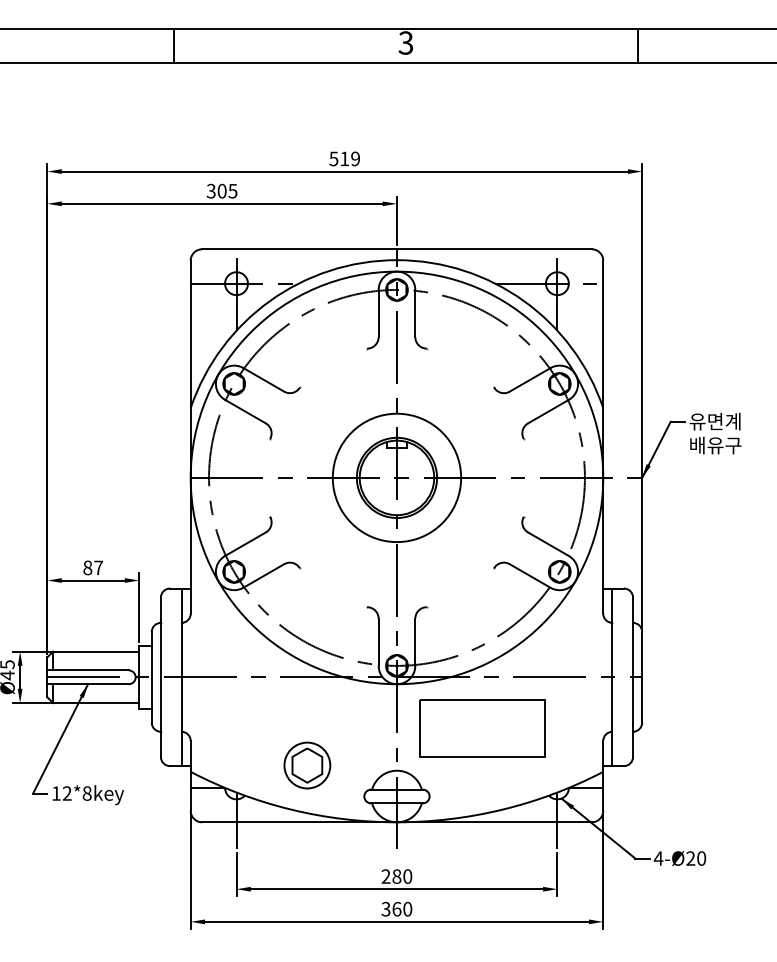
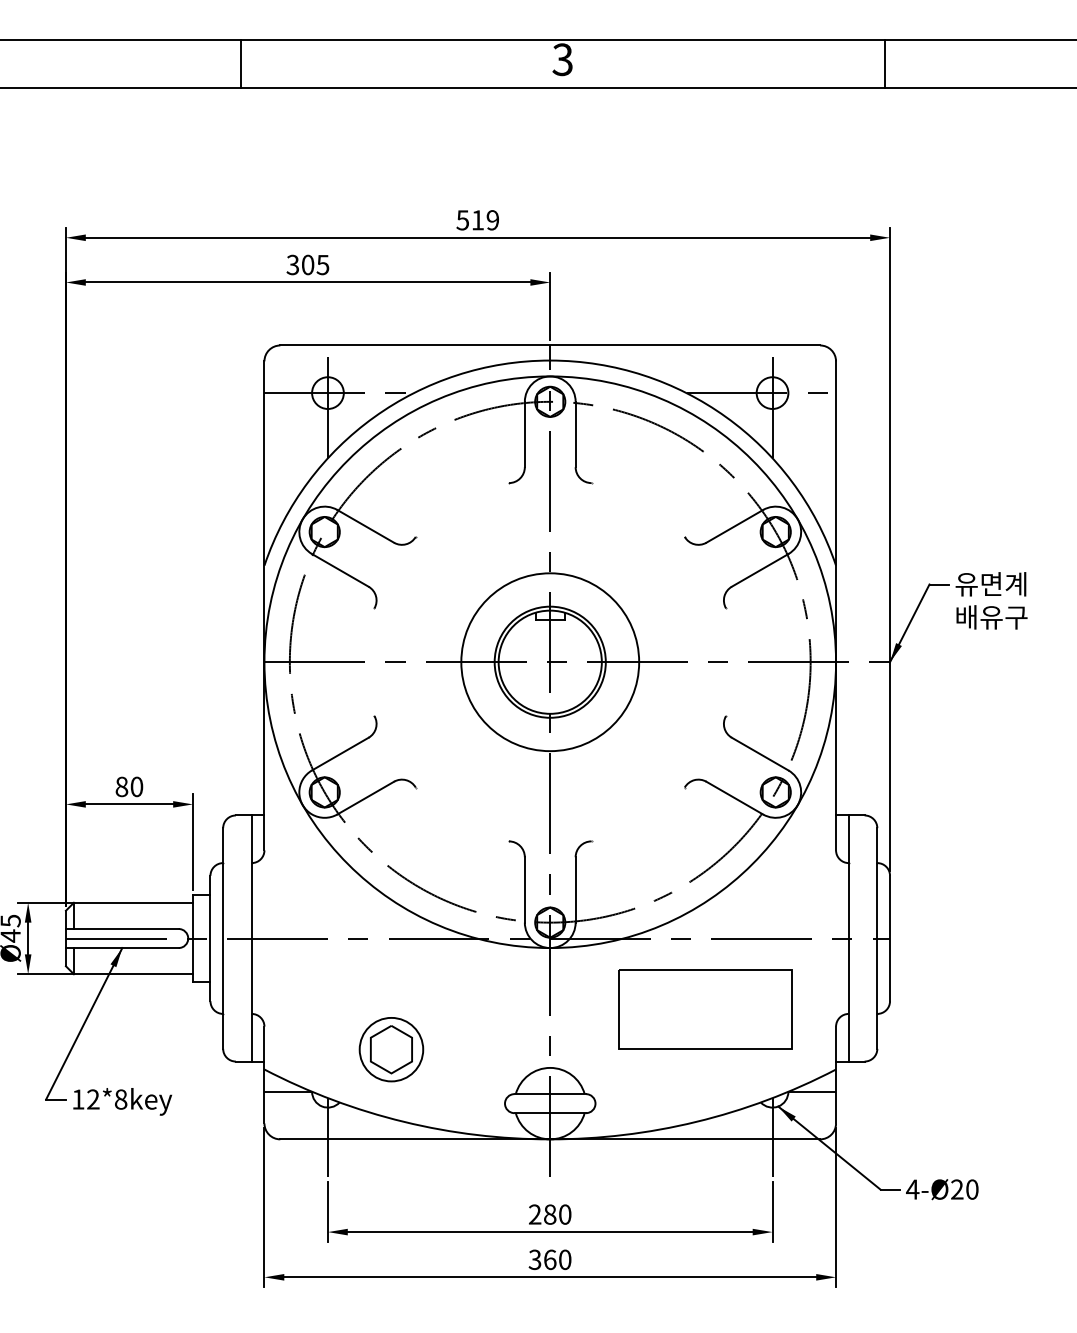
text: (98, 567) -> (136, 786), 87 -> 80
part: (482, 728) -> (706, 1009), moved
part: (307, 765) -> (391, 1049), moved

